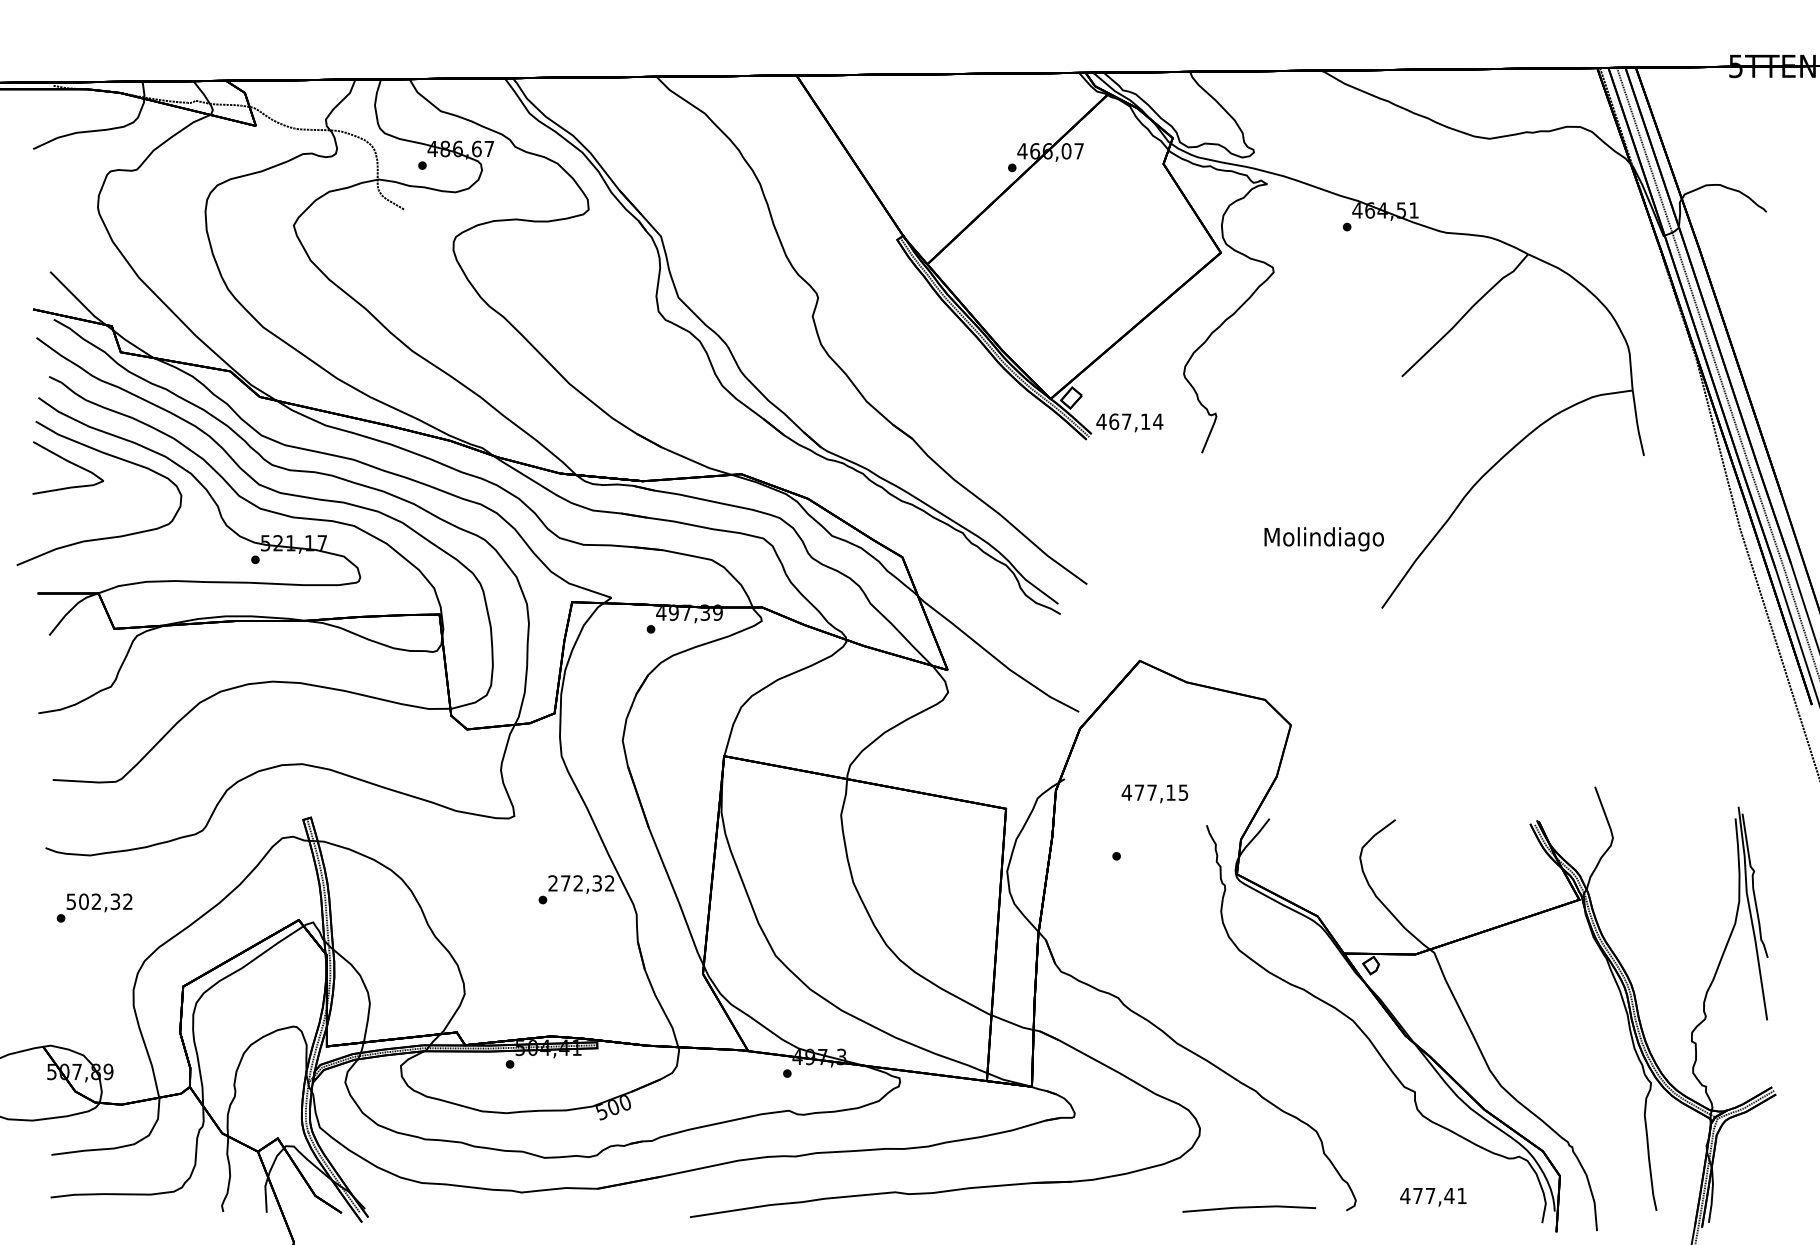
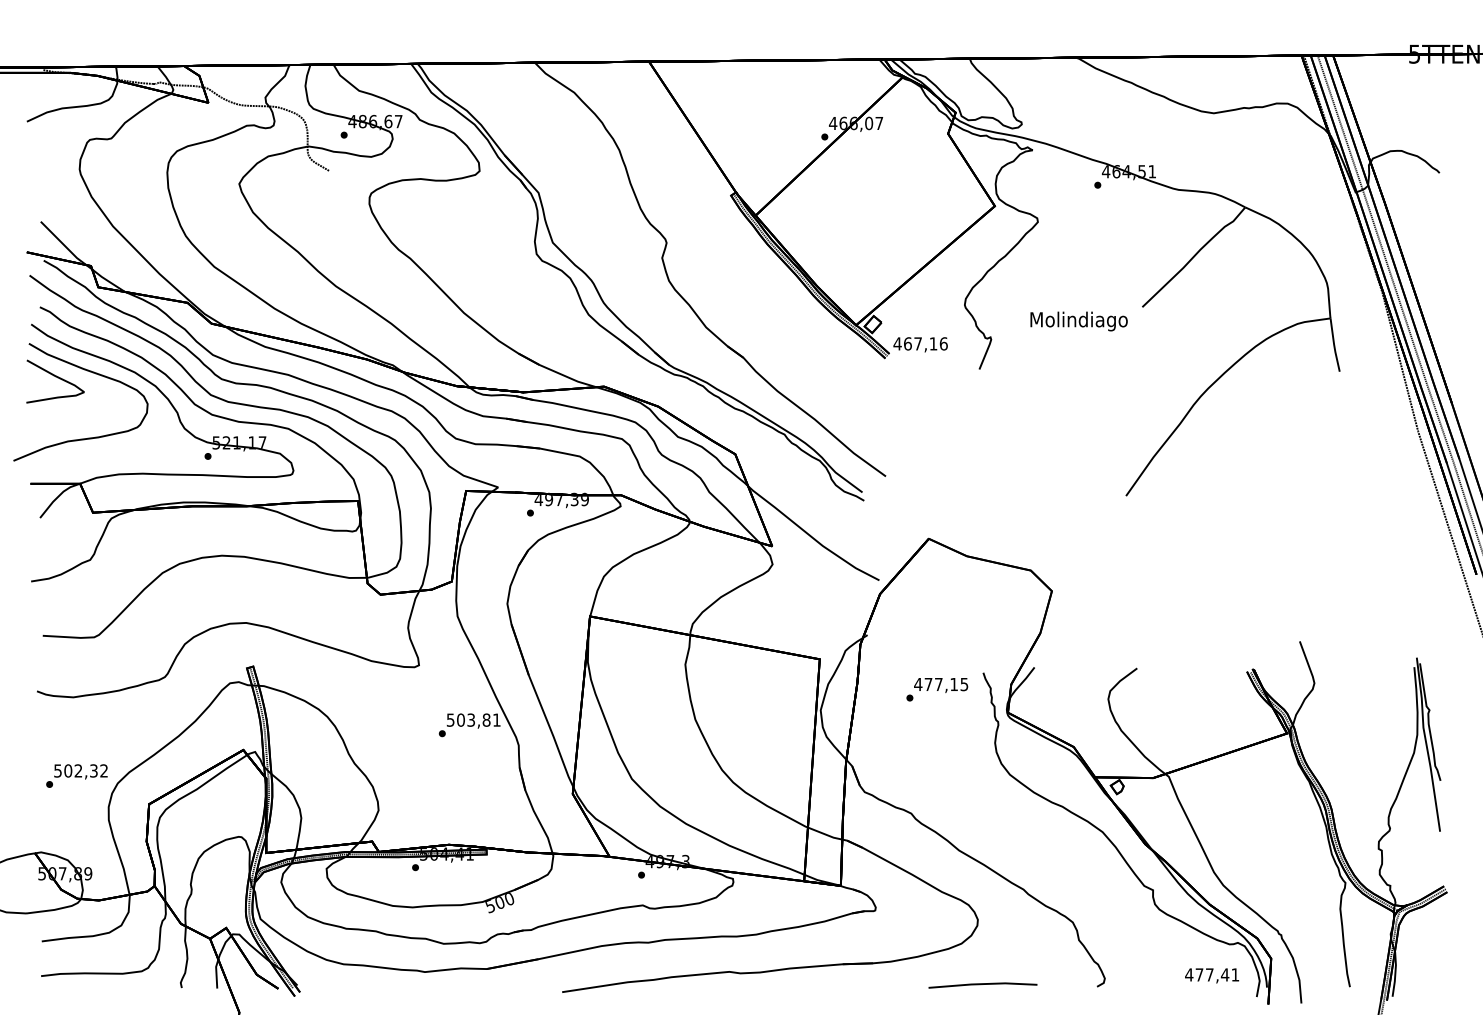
text: (1158, 421) -> (944, 343), 467,14 -> 467,16
text: (1323, 539) -> (1078, 321), moved
text: (1154, 793) -> (940, 685), moved
text: (581, 883) -> (473, 720), 272,32 -> 503,81
text: (94, 907) -> (76, 775), moved
text: (1433, 1197) -> (1212, 976), moved
line: (1249, 1208) -> (983, 985), moved

